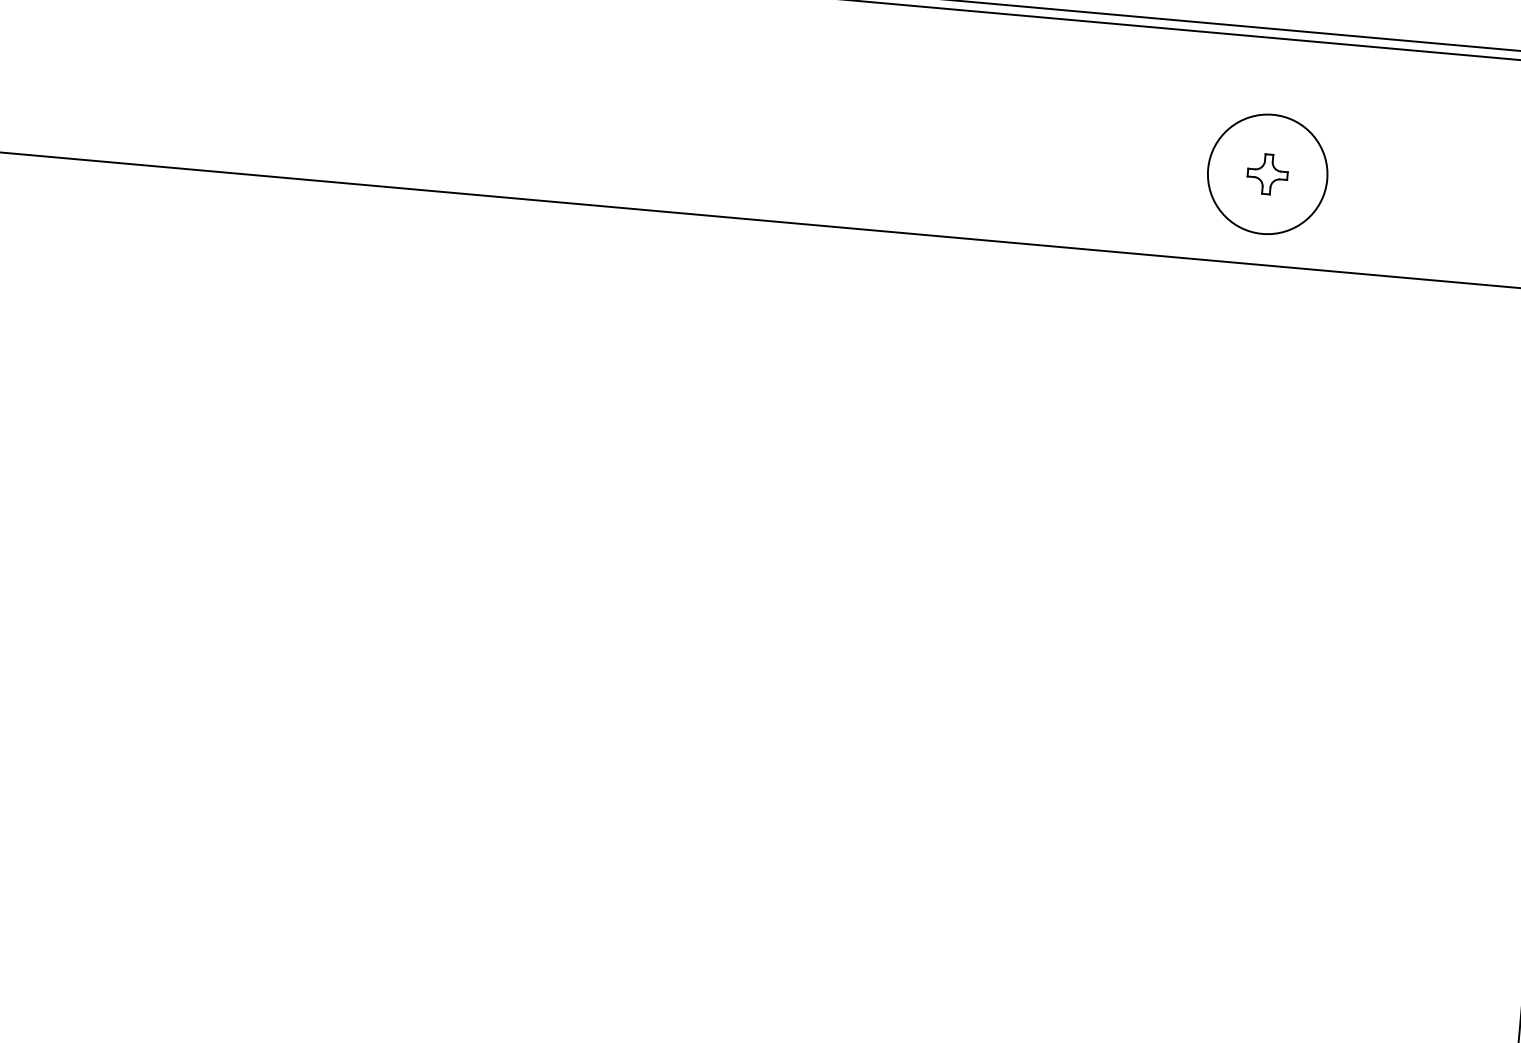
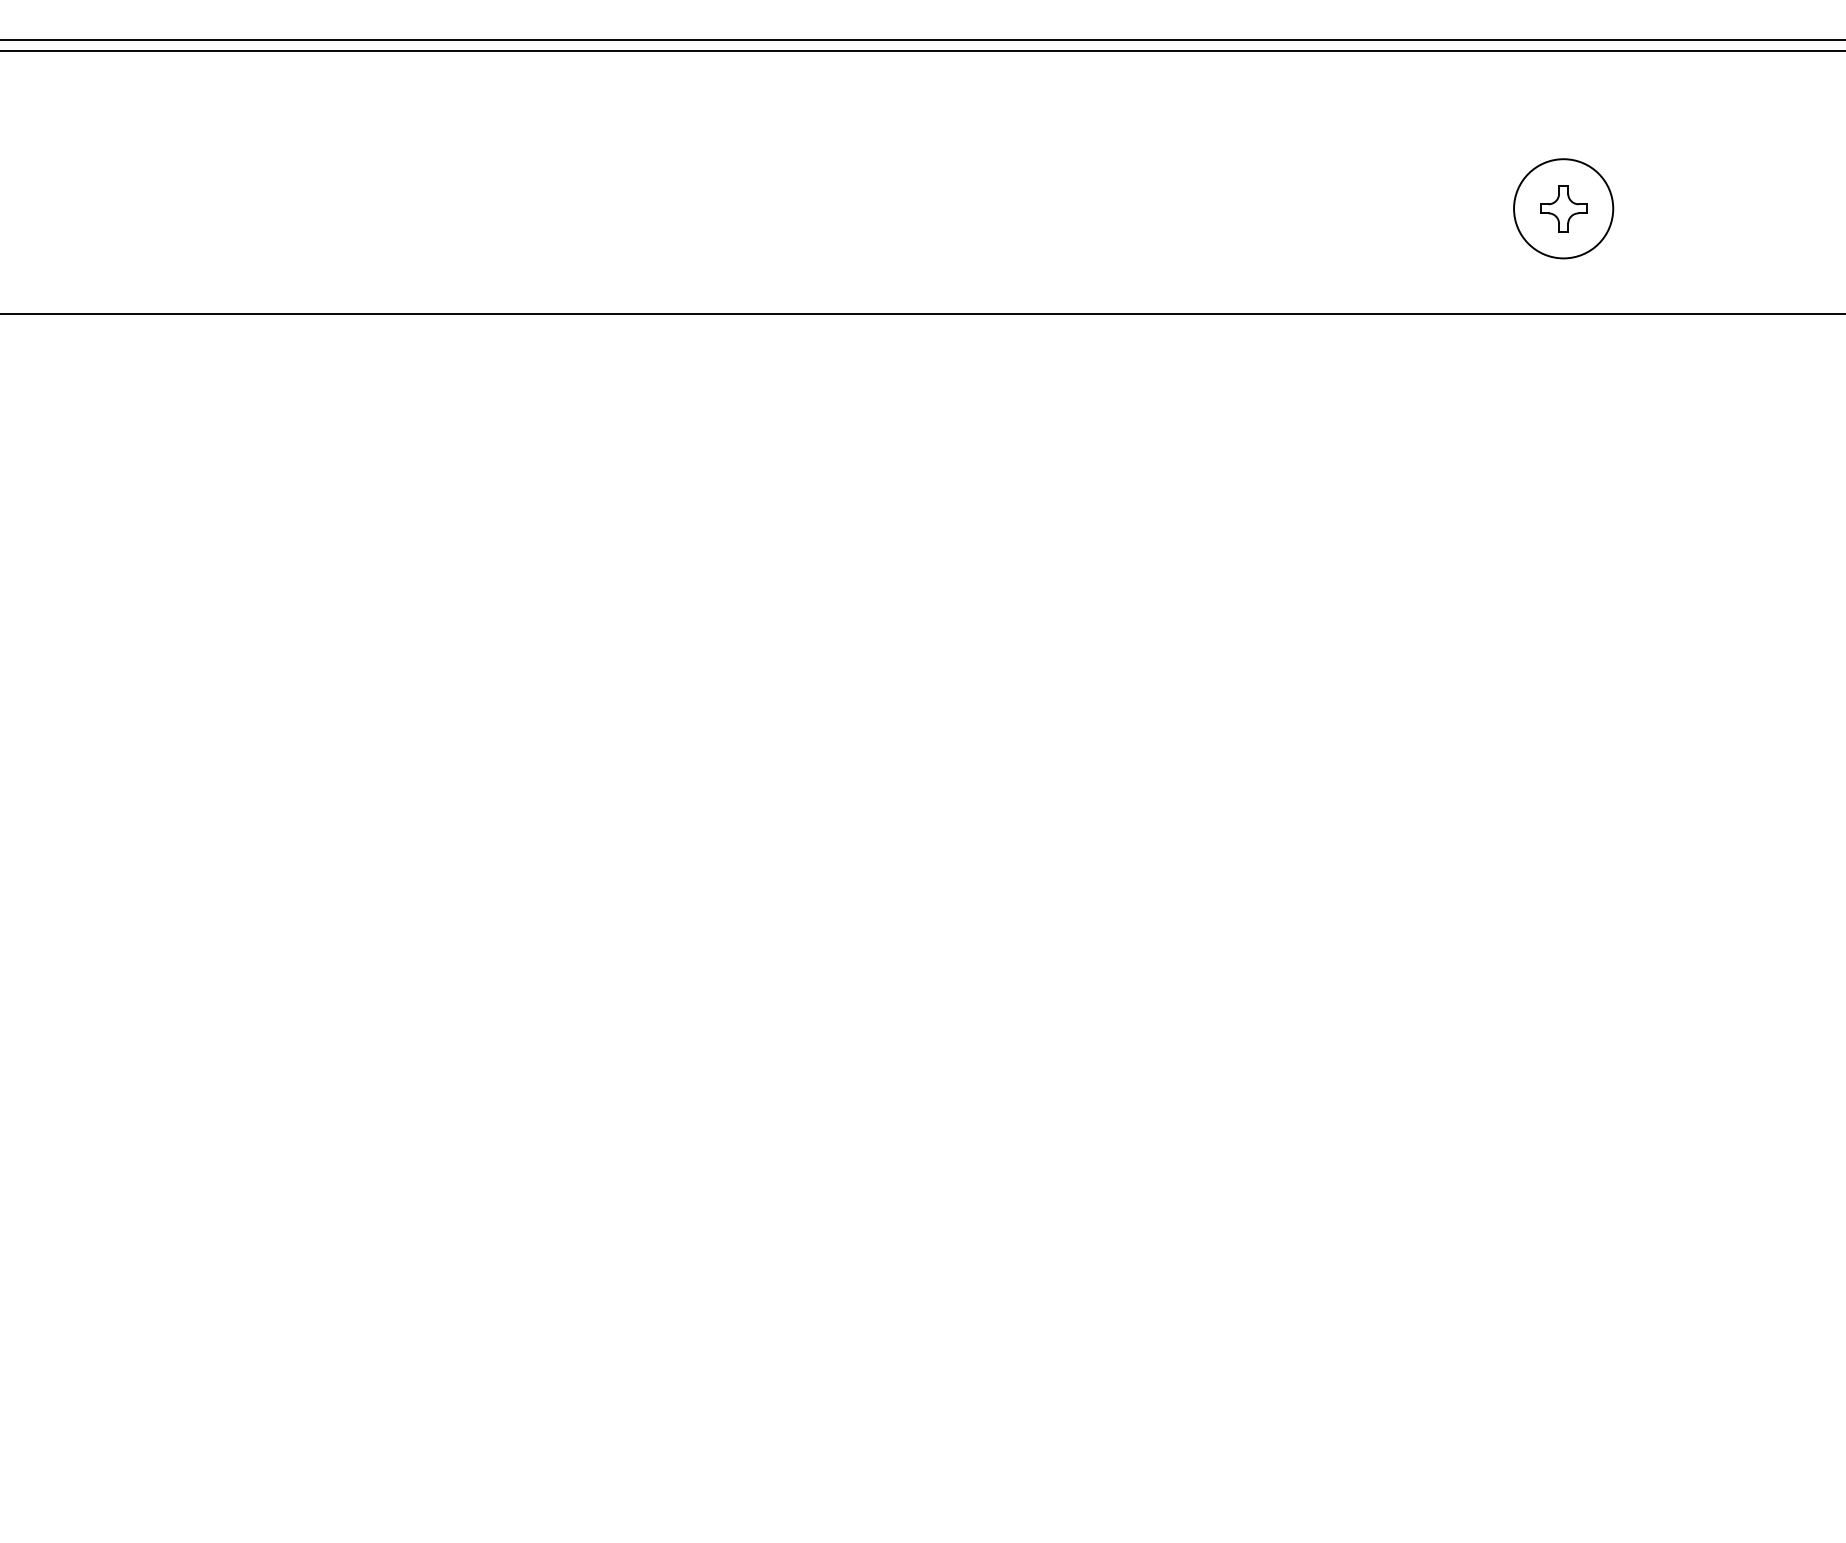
circle: (1267, 174) -> (1563, 208), size x0.71

